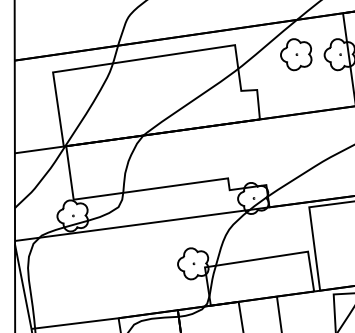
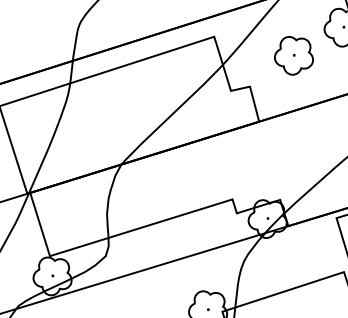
part: (296, 54) -> (293, 55), moved

